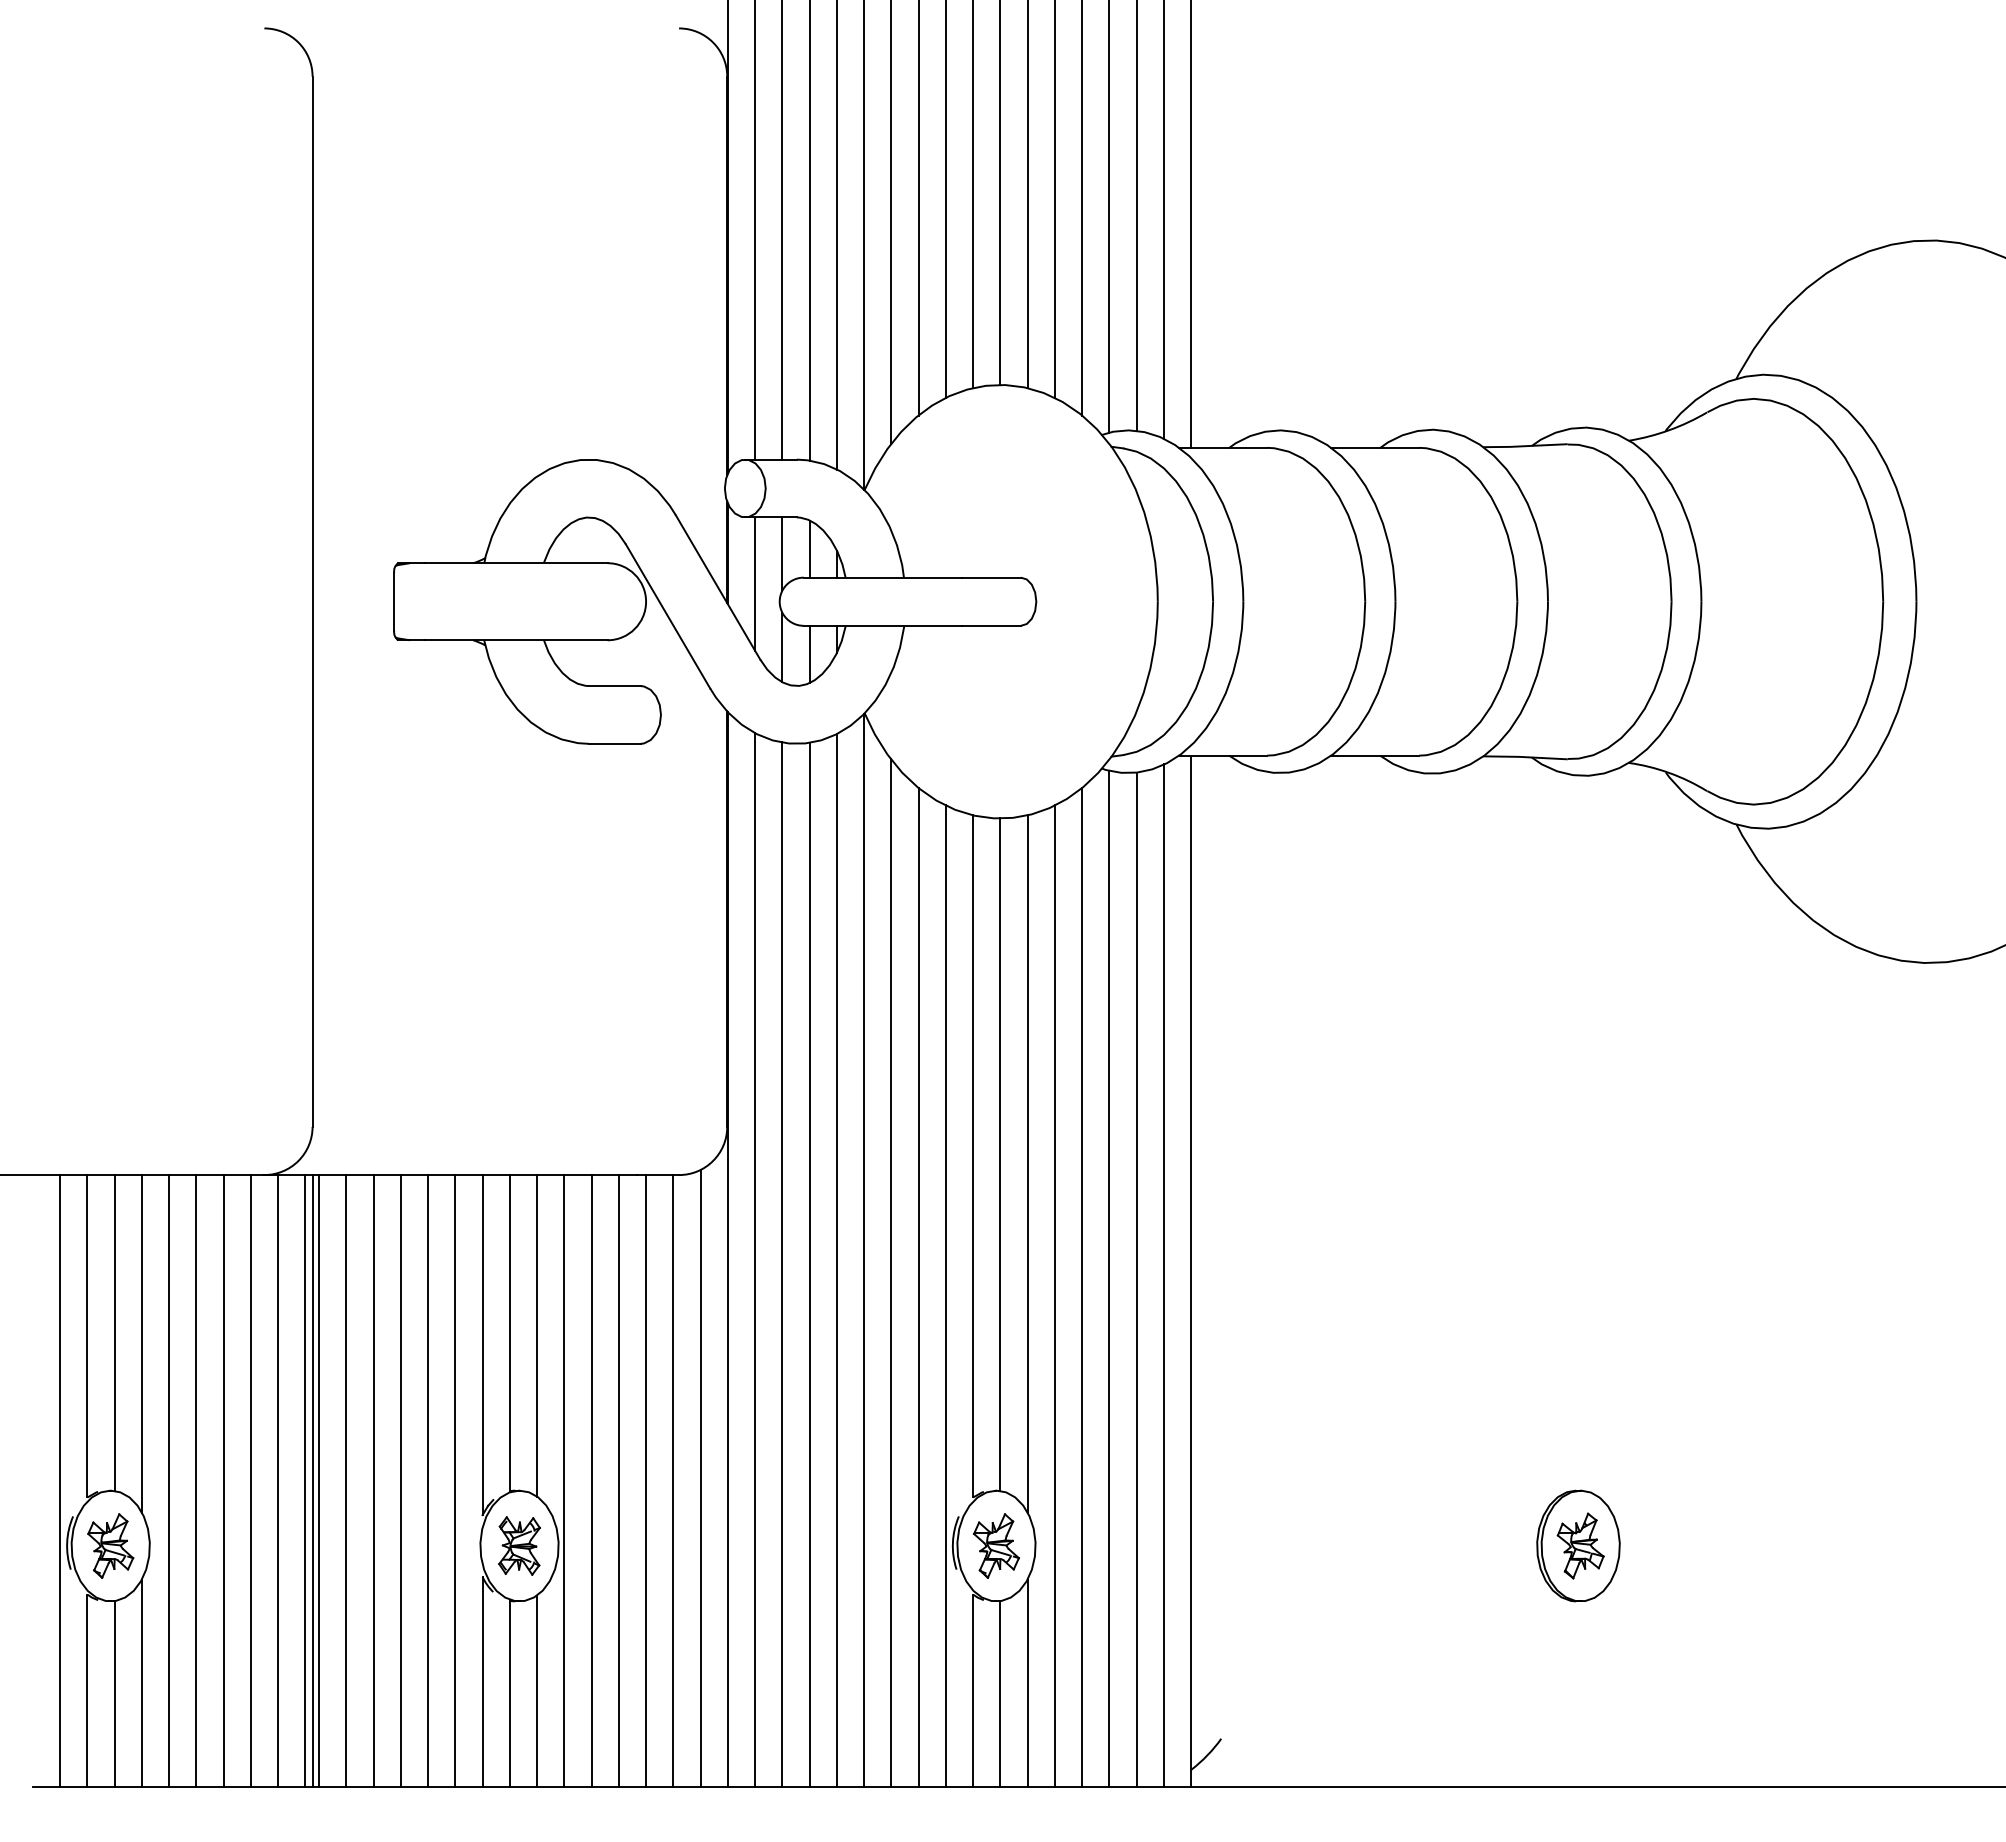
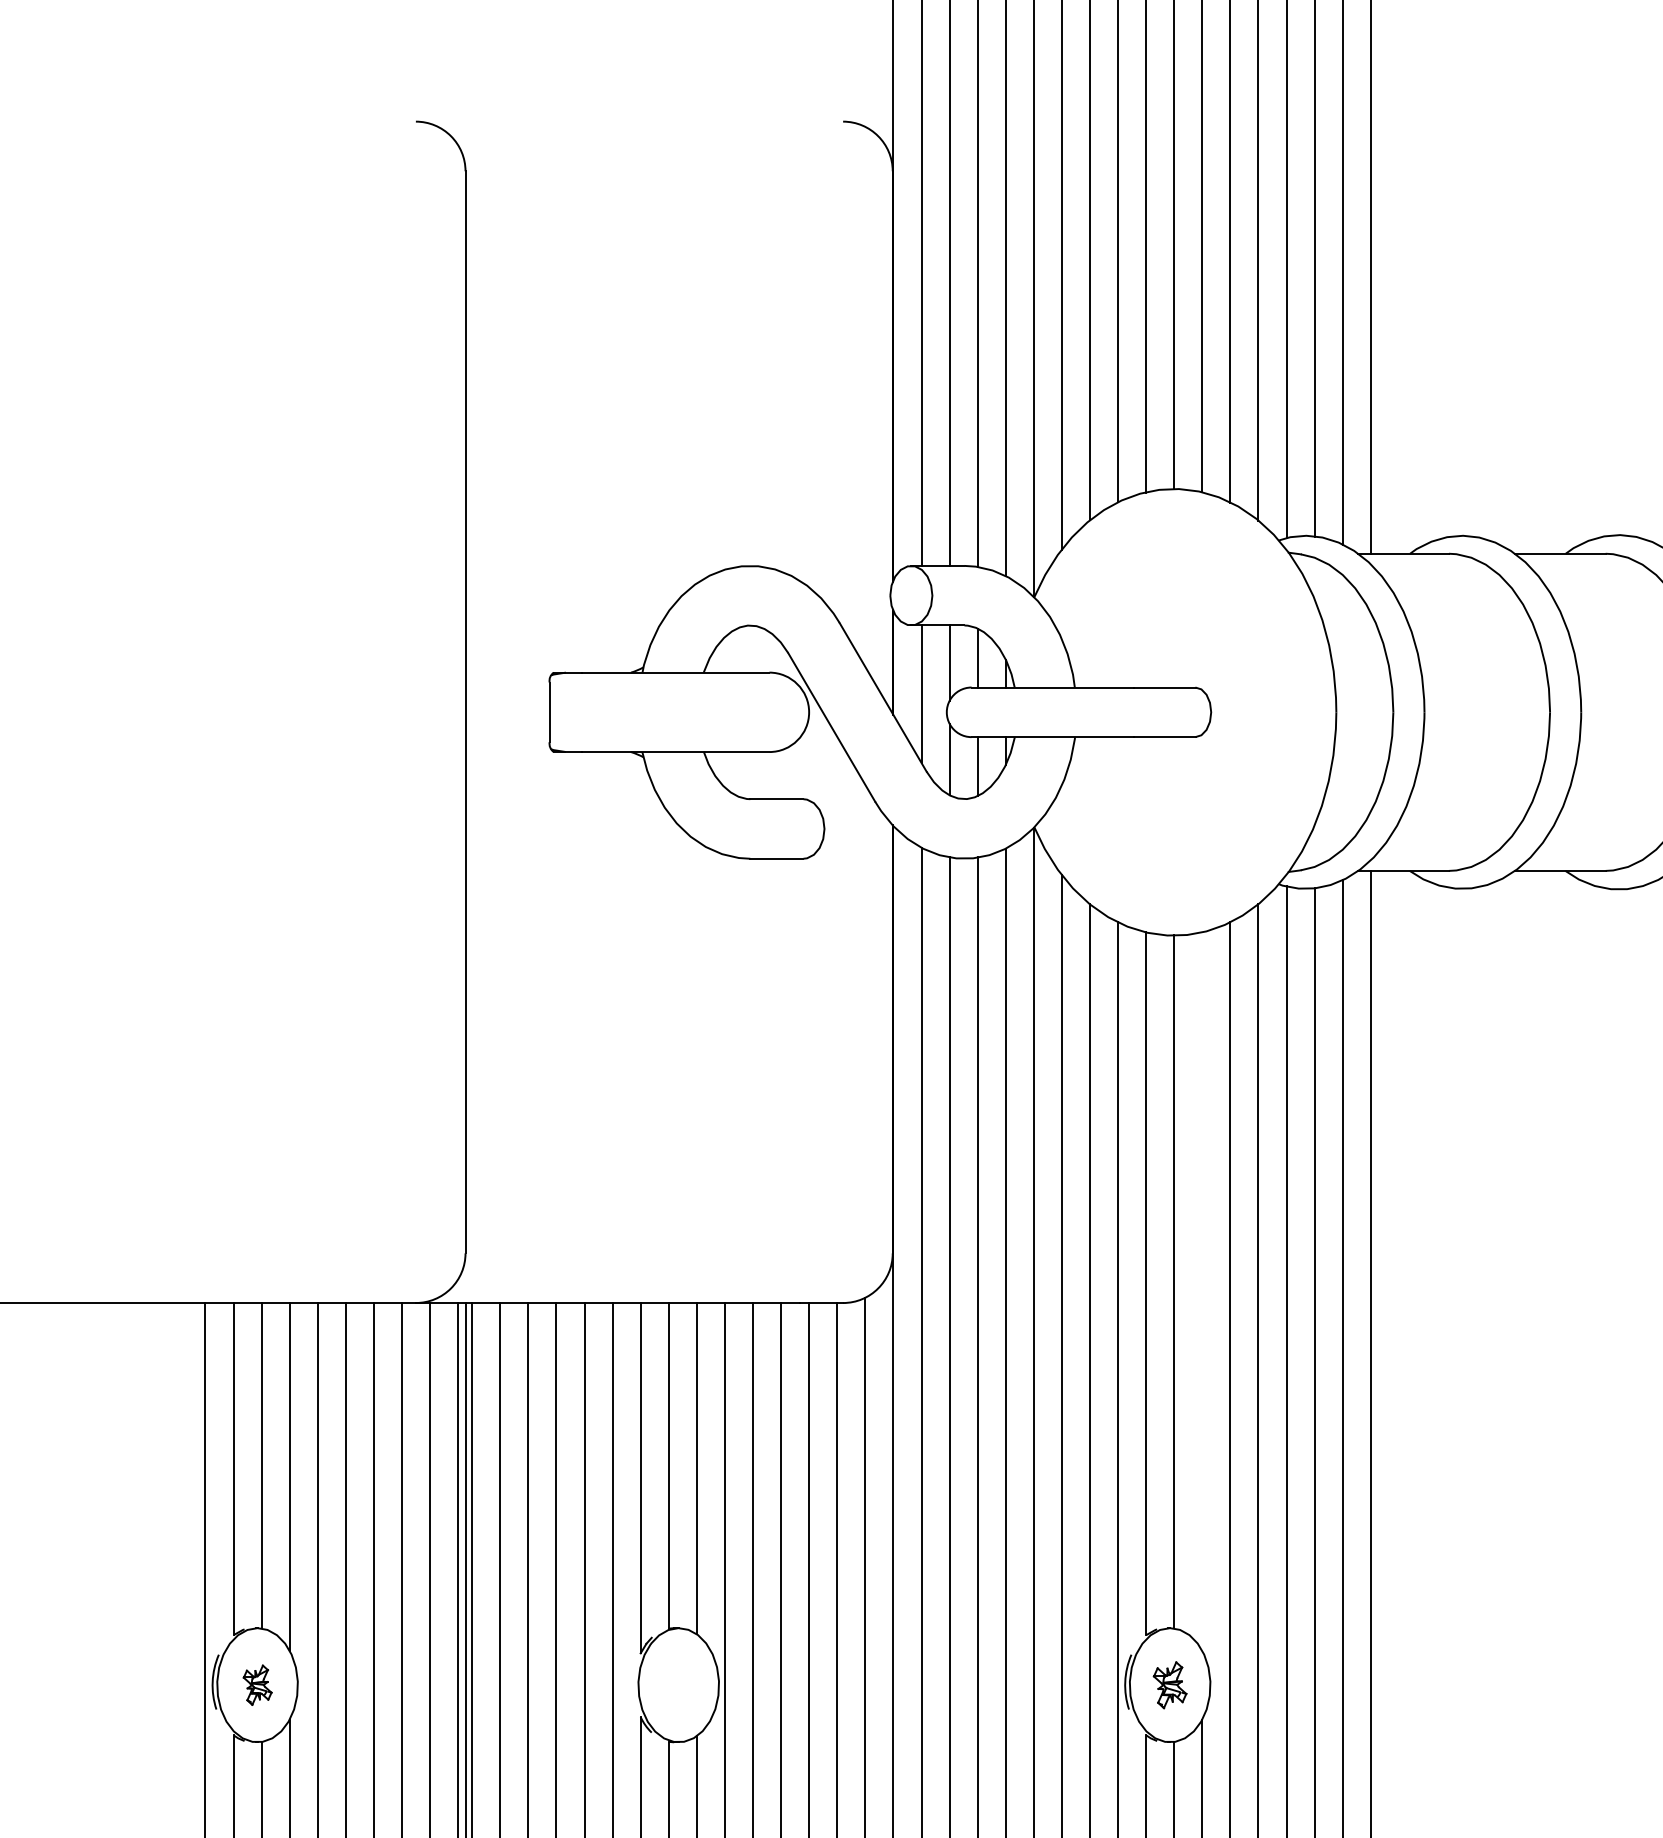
line: (1027, 1163) -> (1202, 1291), removed
part: (110, 1545) -> (257, 1684), size x0.6
part: (519, 1545) -> (678, 1684), removed
part: (996, 1545) -> (1170, 1684), size x0.7

